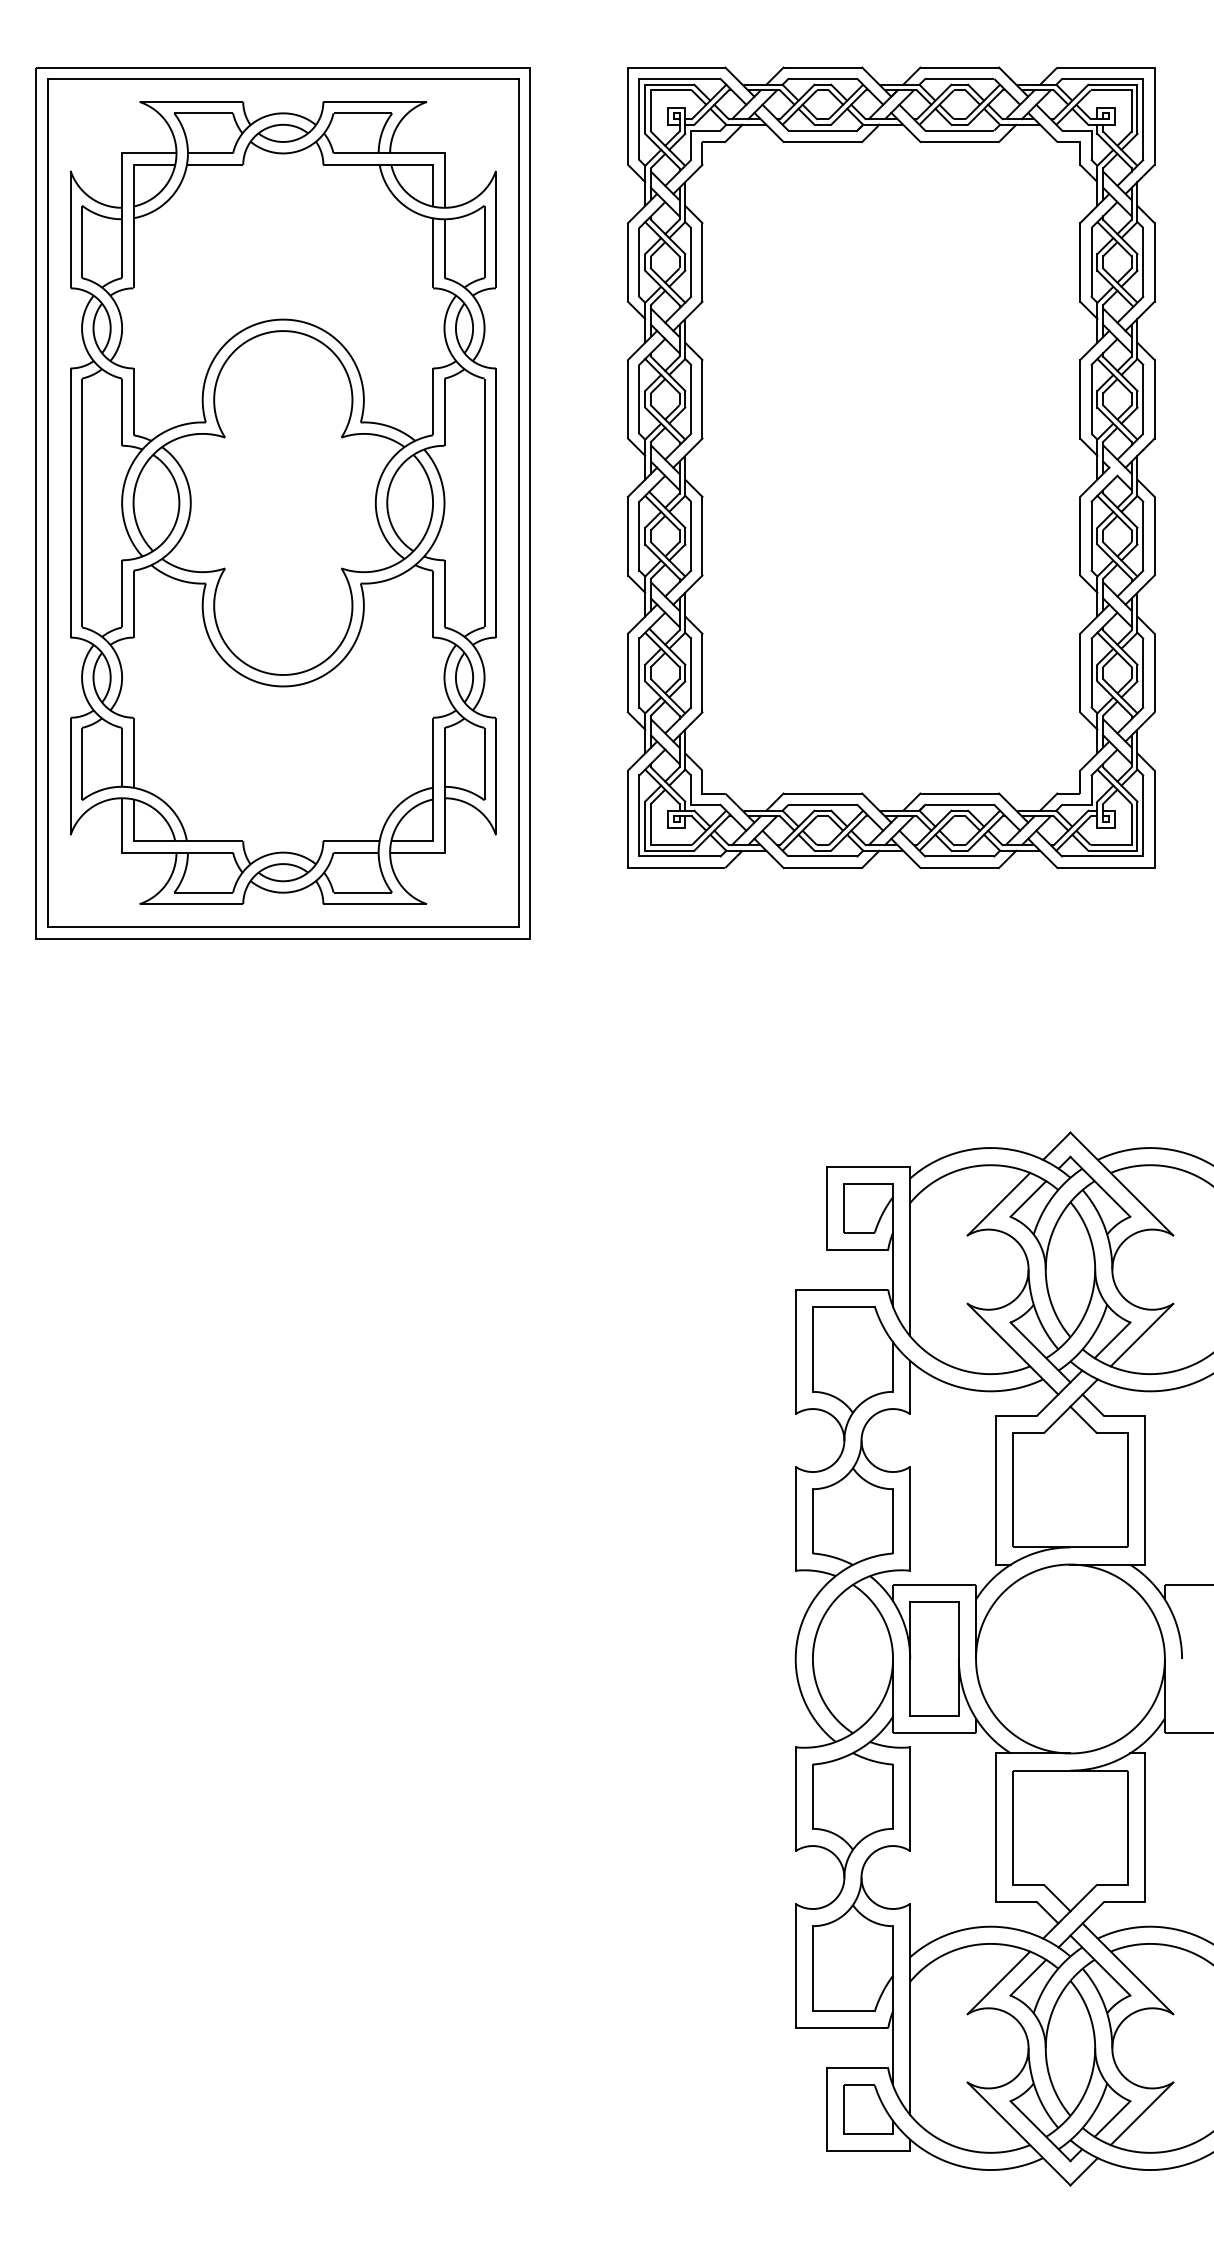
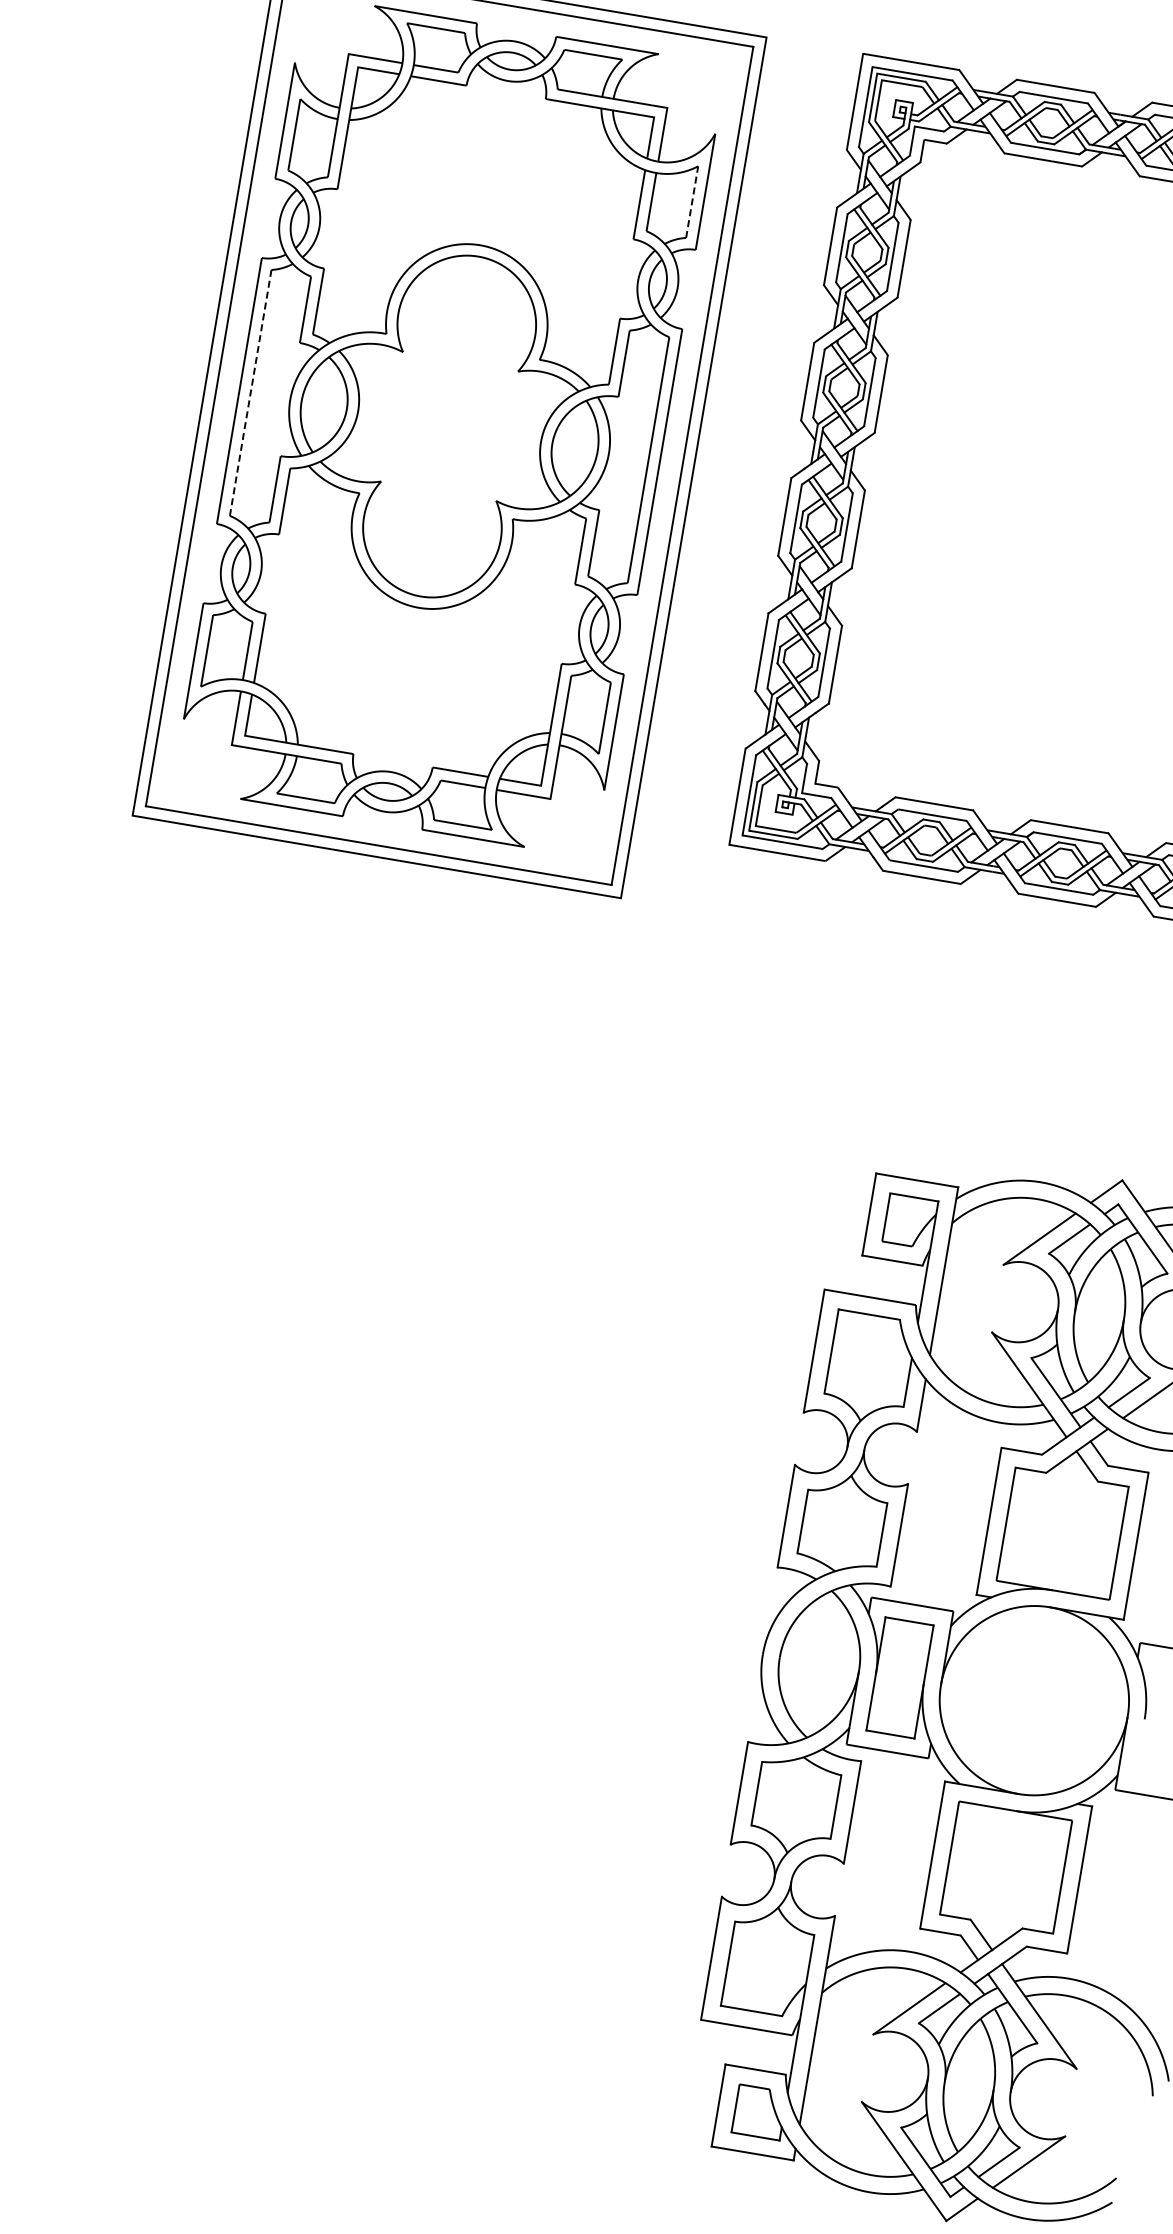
line: (484, 241) -> (692, 201), solid -> dashed
line: (82, 503) -> (251, 393), solid -> dashed

